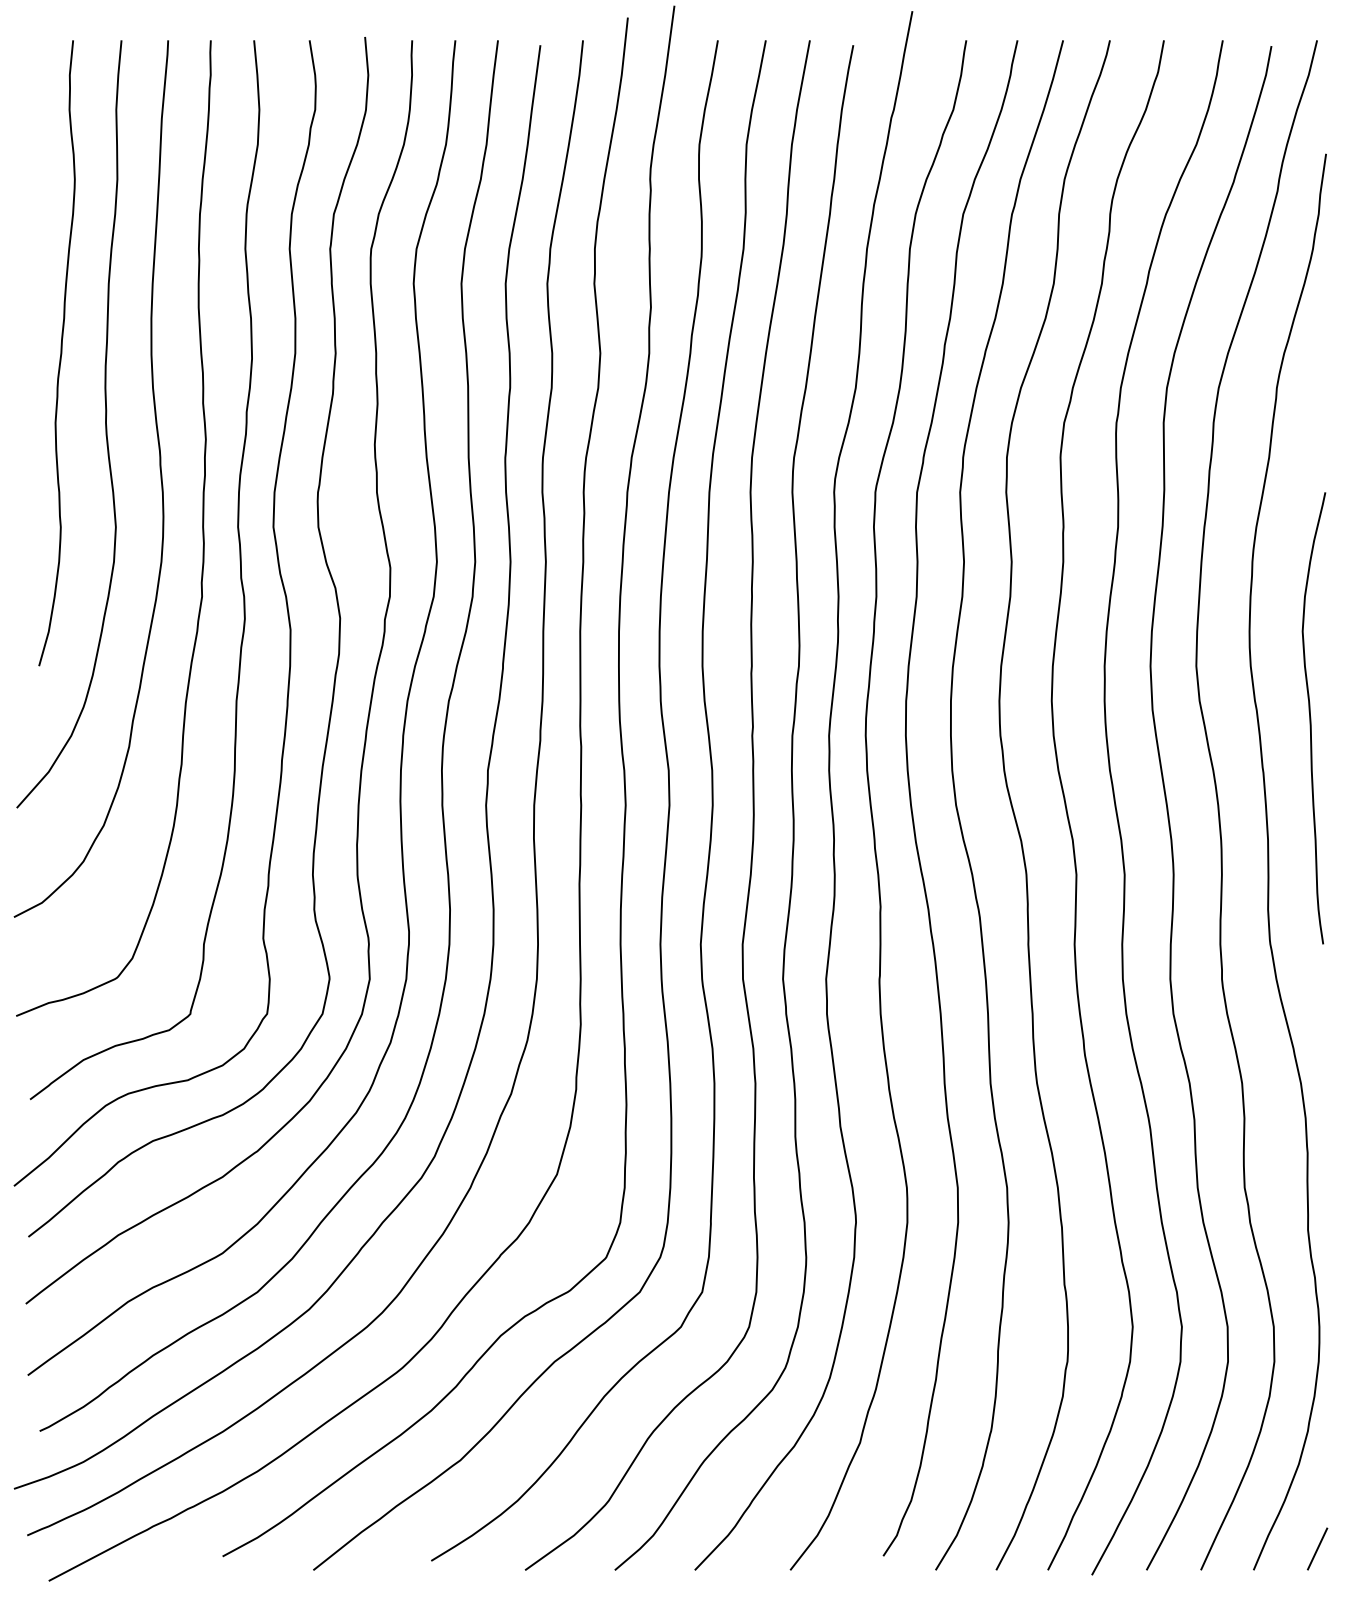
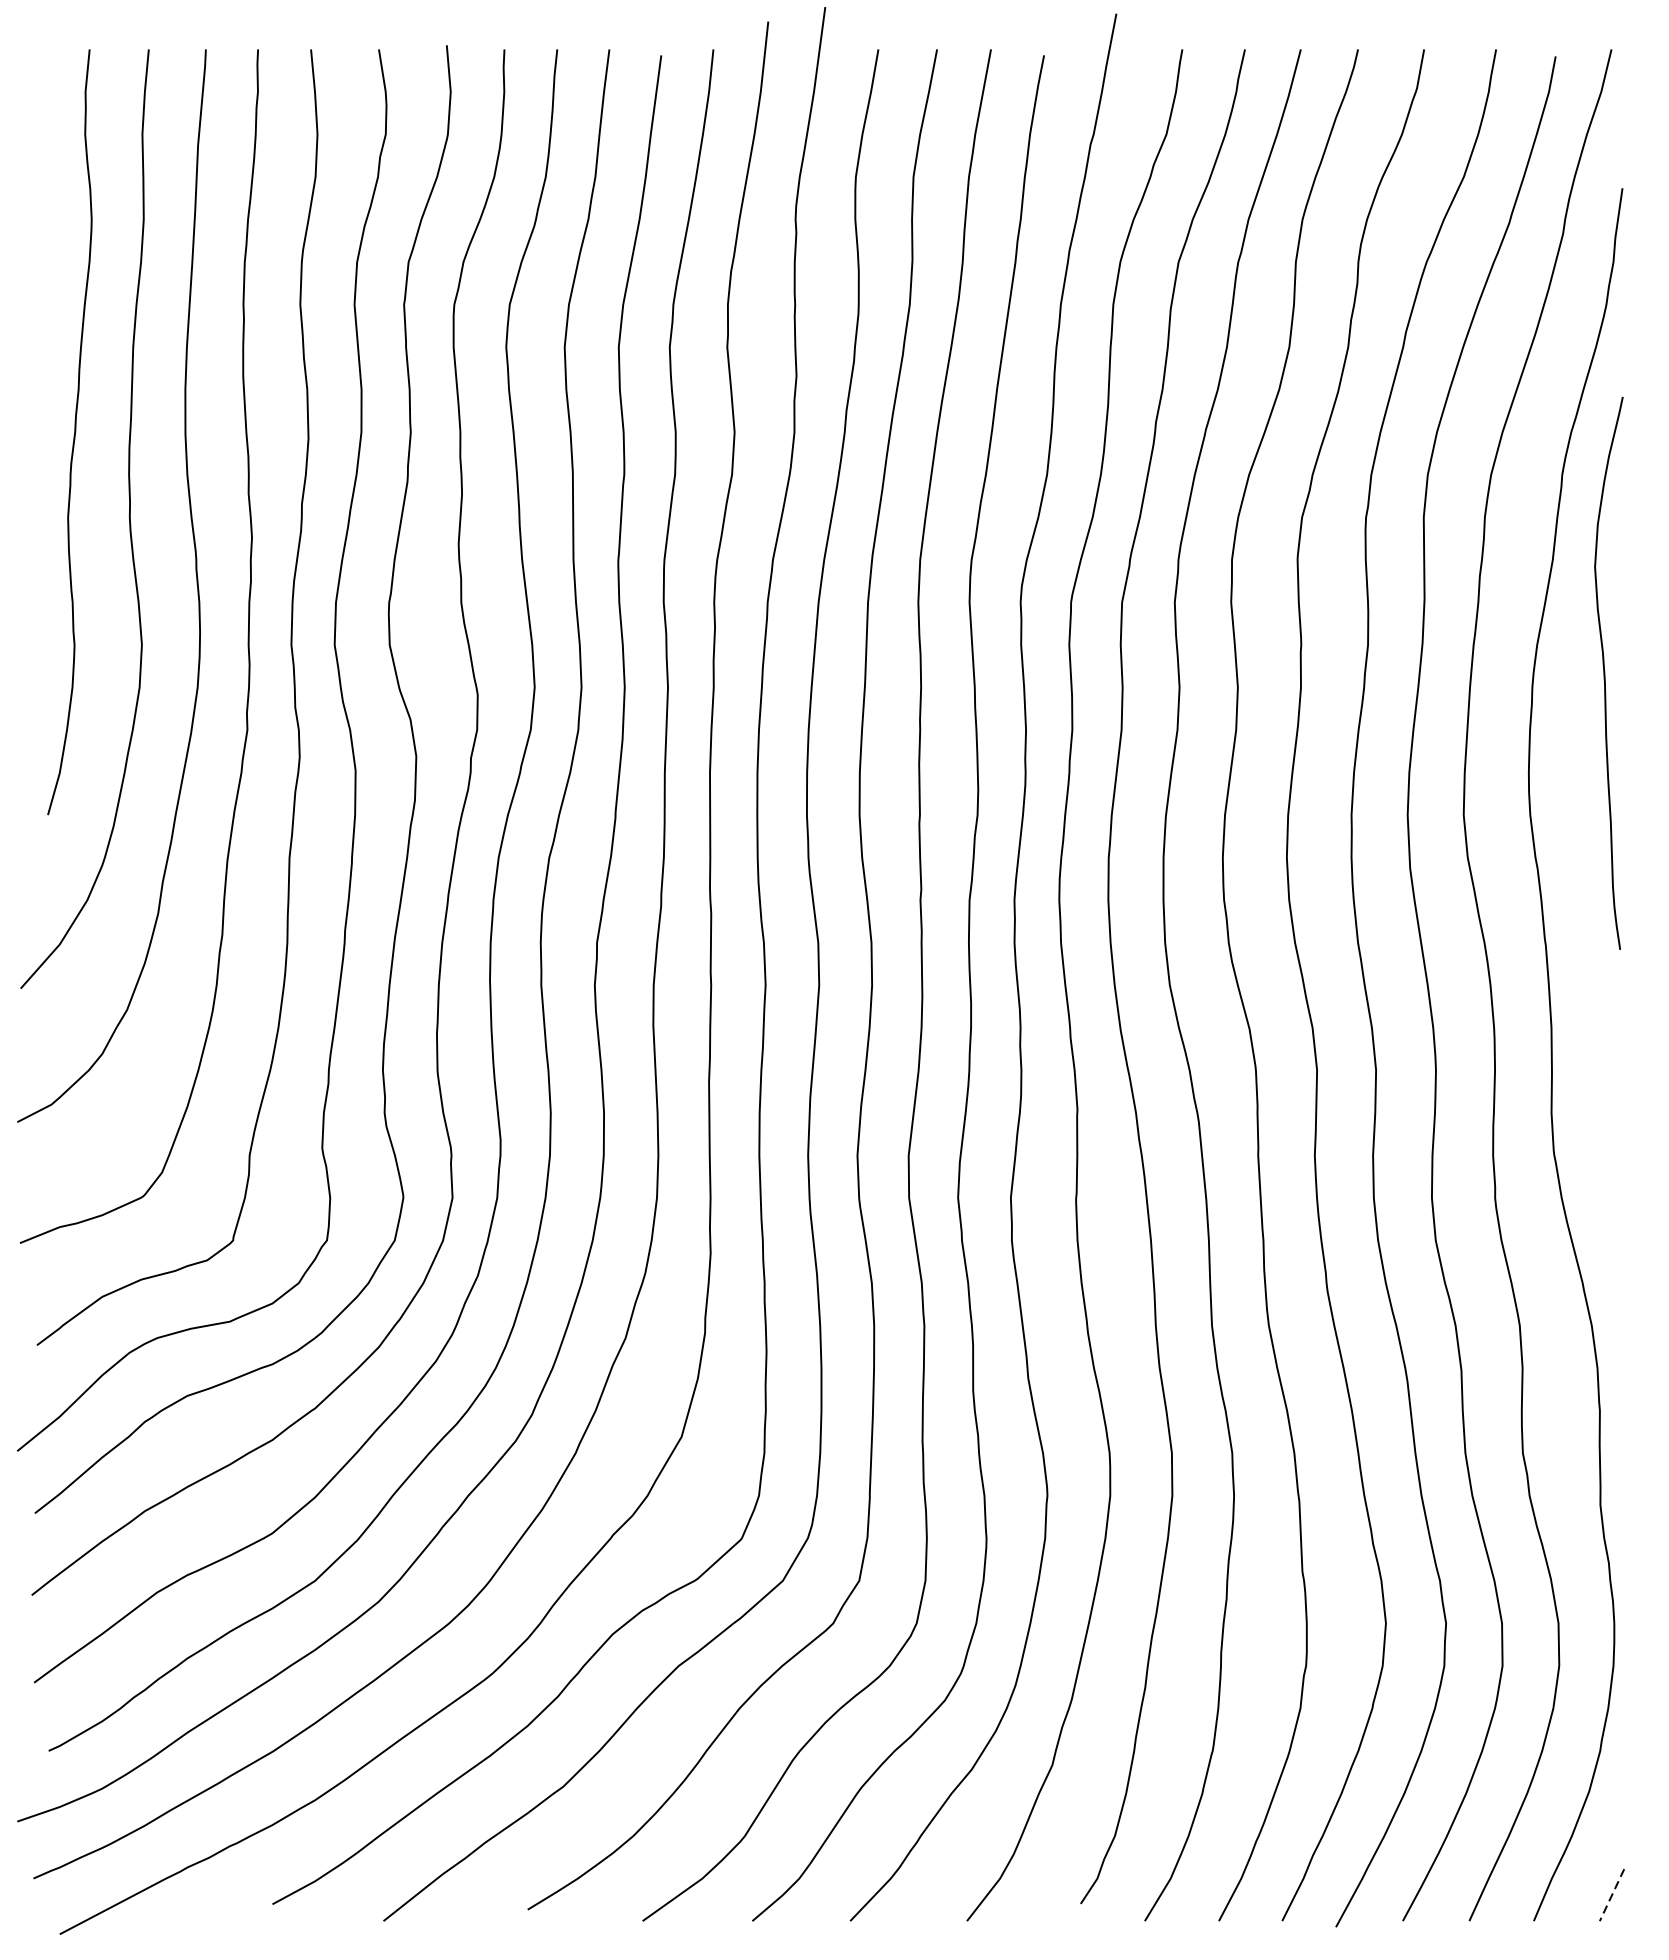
curve: (1311, 718) -> (1605, 673), moved
line: (1317, 1549) -> (1611, 1895), solid -> dashed

